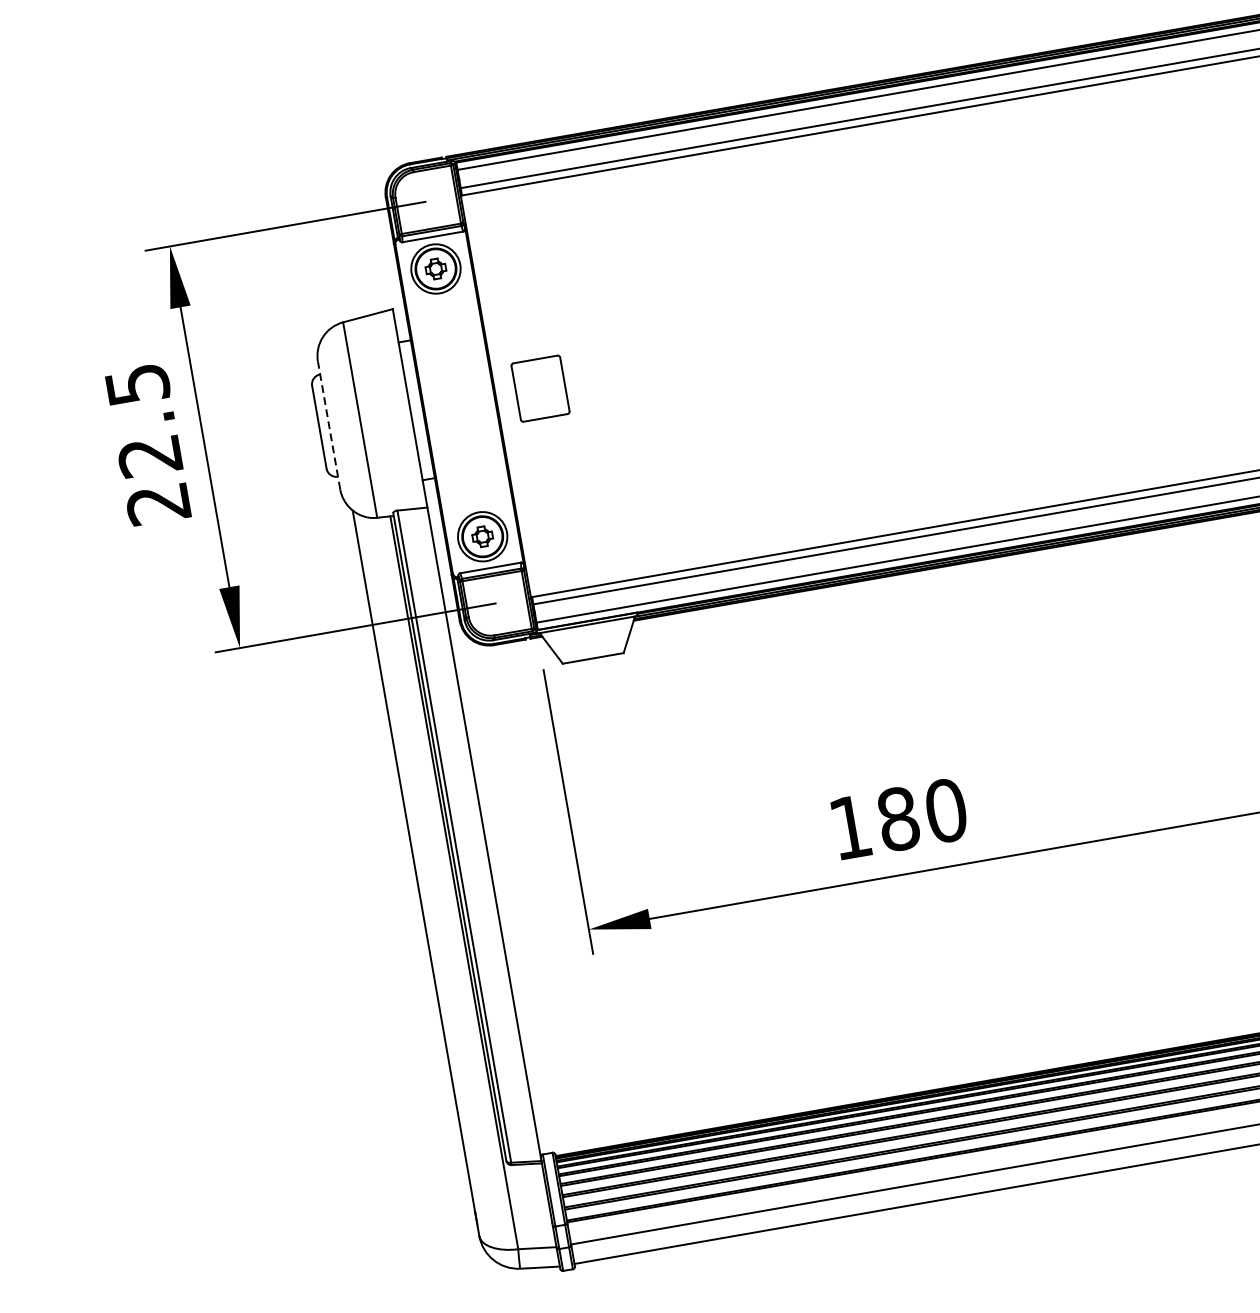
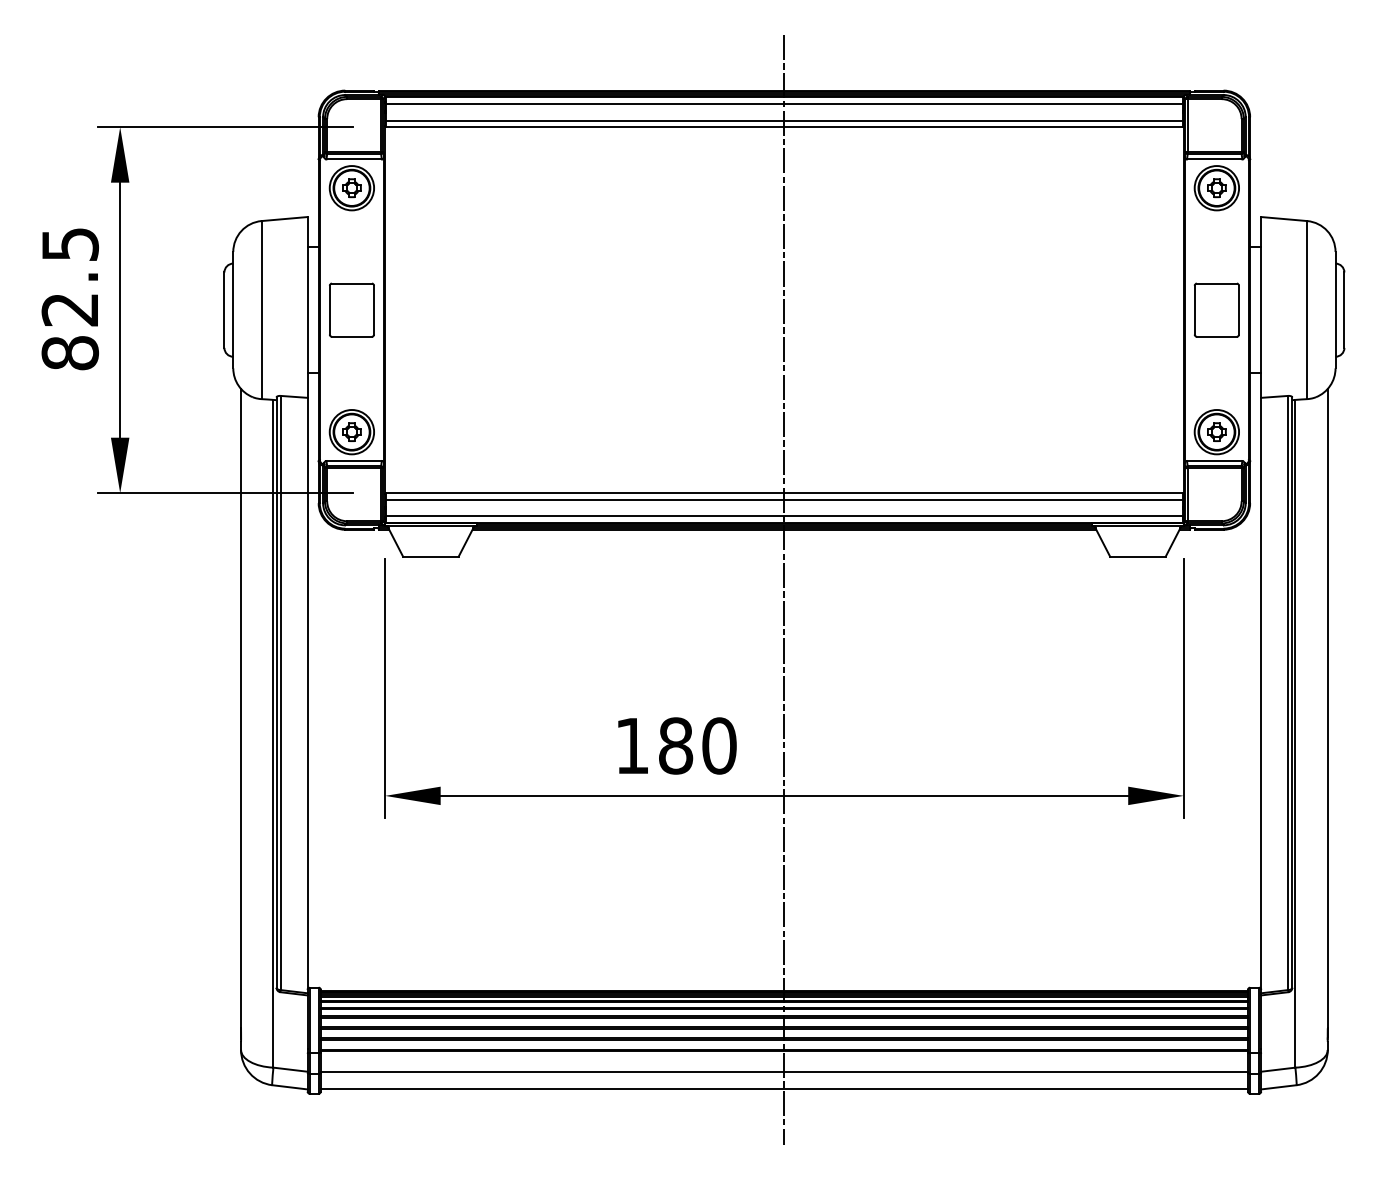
part: (539, 388) -> (351, 309), moved
line: (329, 424) -> (233, 309), dashed -> solid
text: (157, 504) -> (69, 353), 22.5 -> 82.5
line: (987, 626) -> (784, 589), added

